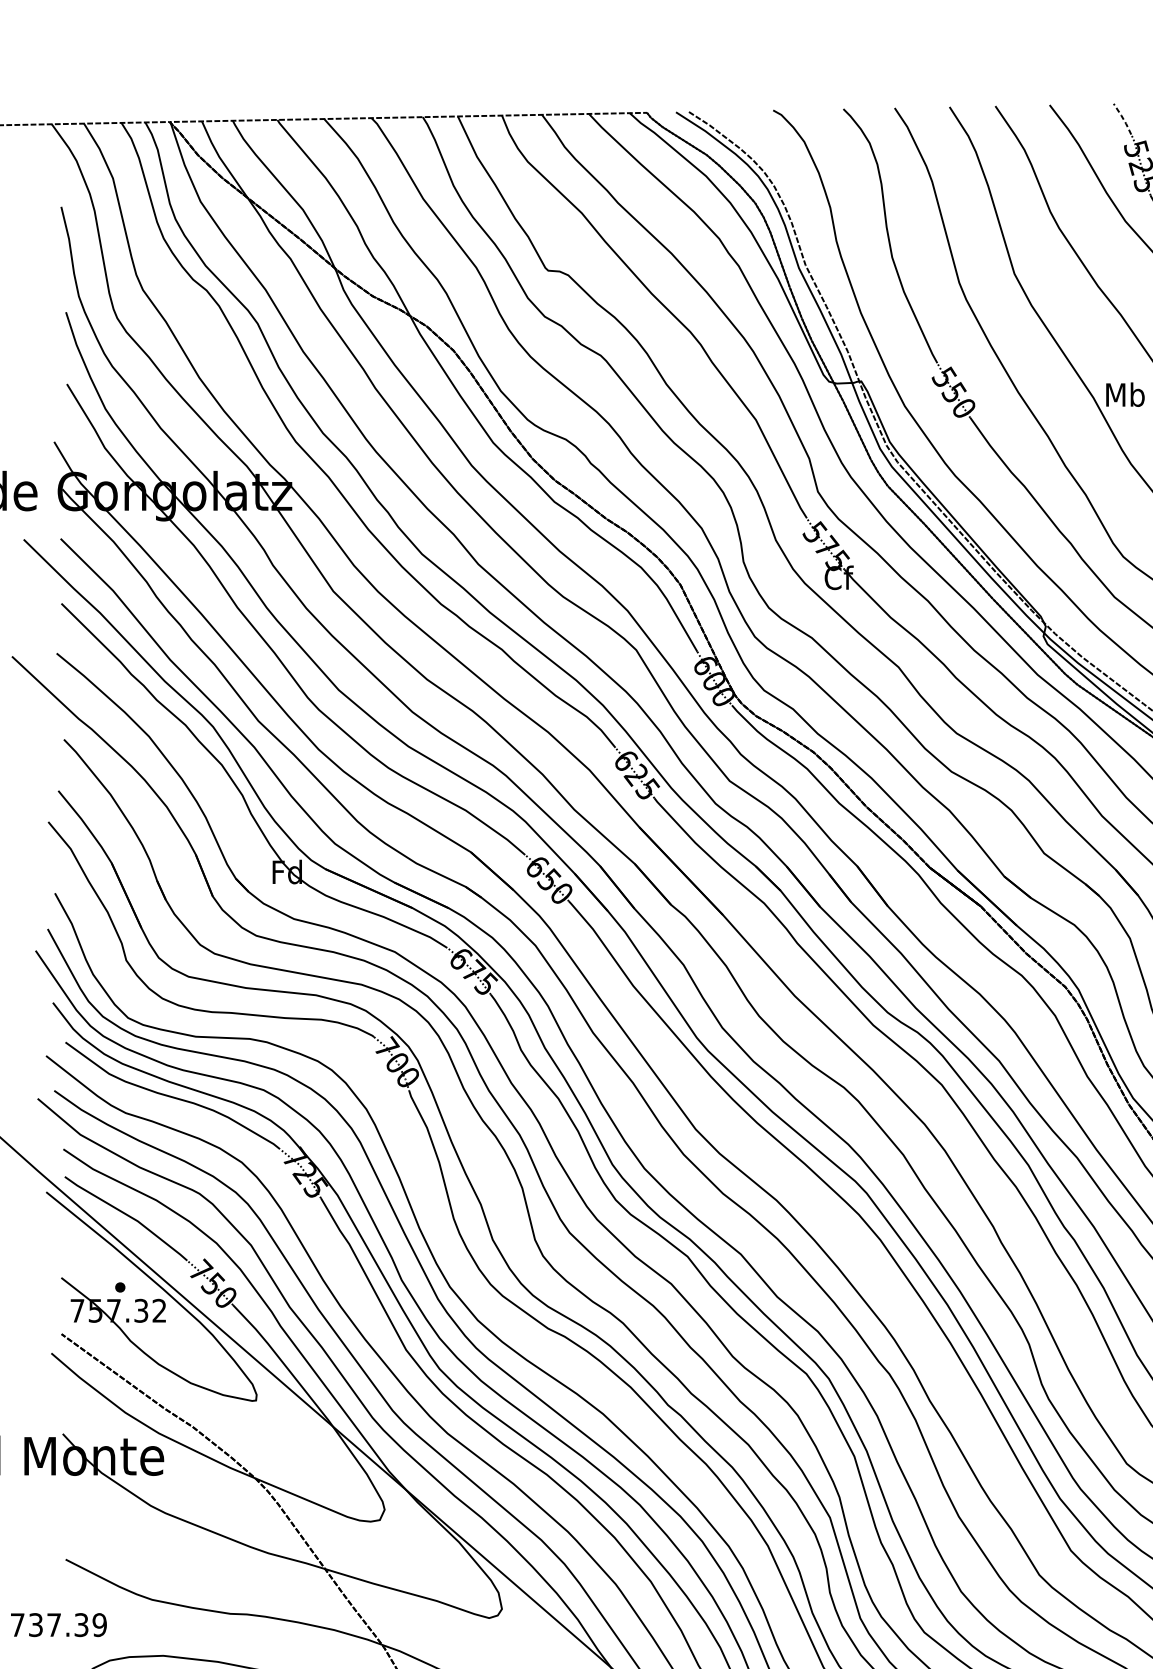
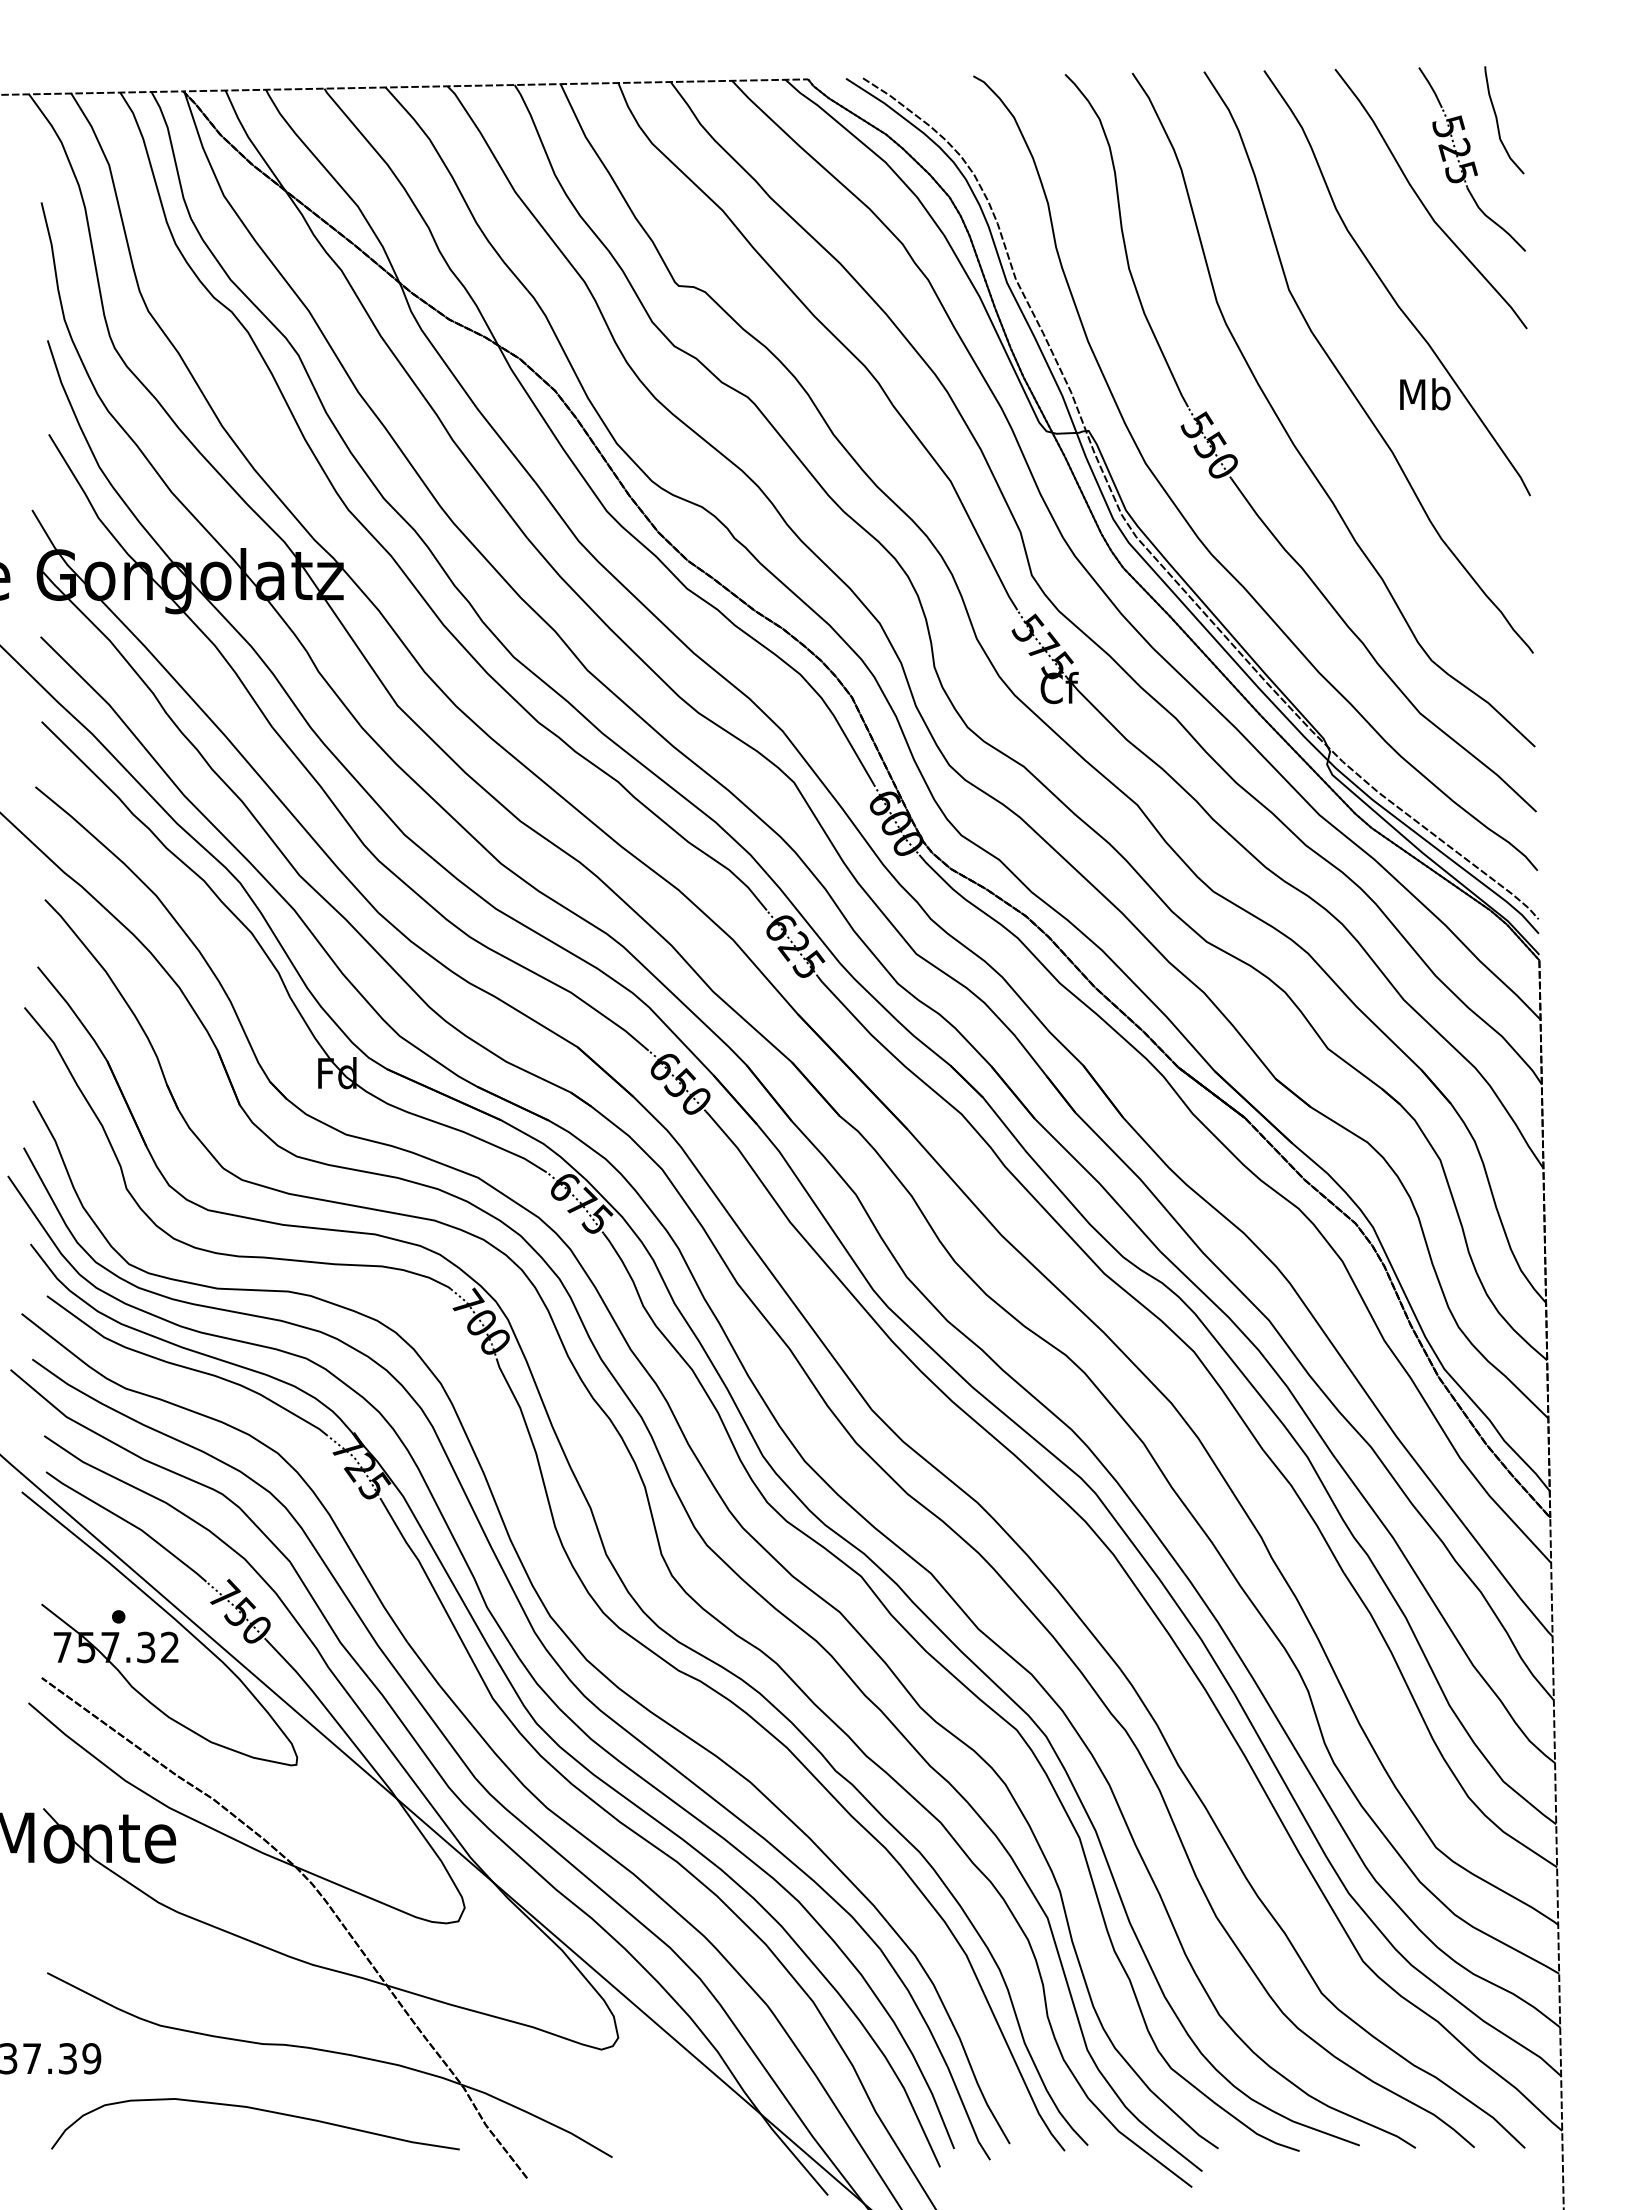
line: (1123, 118) -> (1431, 86), dashed -> solid
text: (1125, 394) -> (1425, 394), moved

